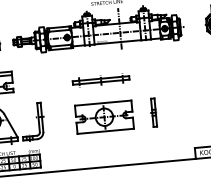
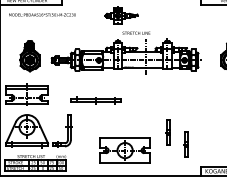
part: (100, 80) -> (95, 100), moved
part: (103, 117) -> (124, 150), moved
part: (174, 124) -> (185, 144), added

